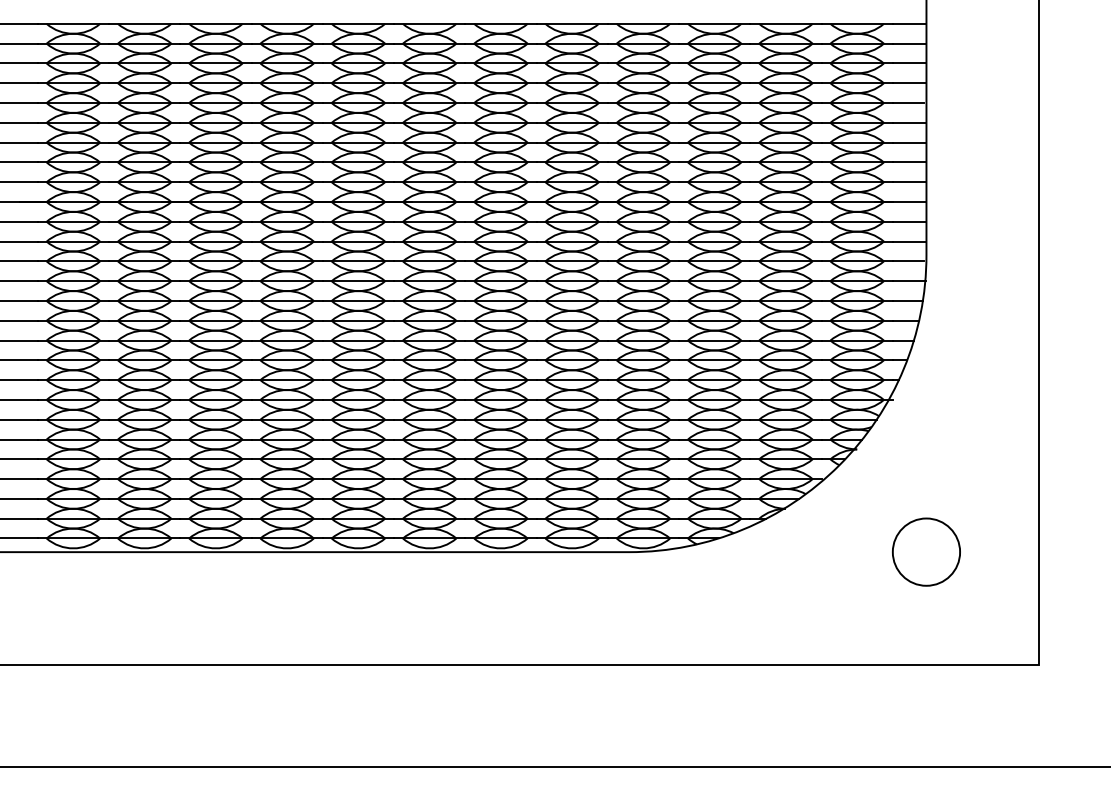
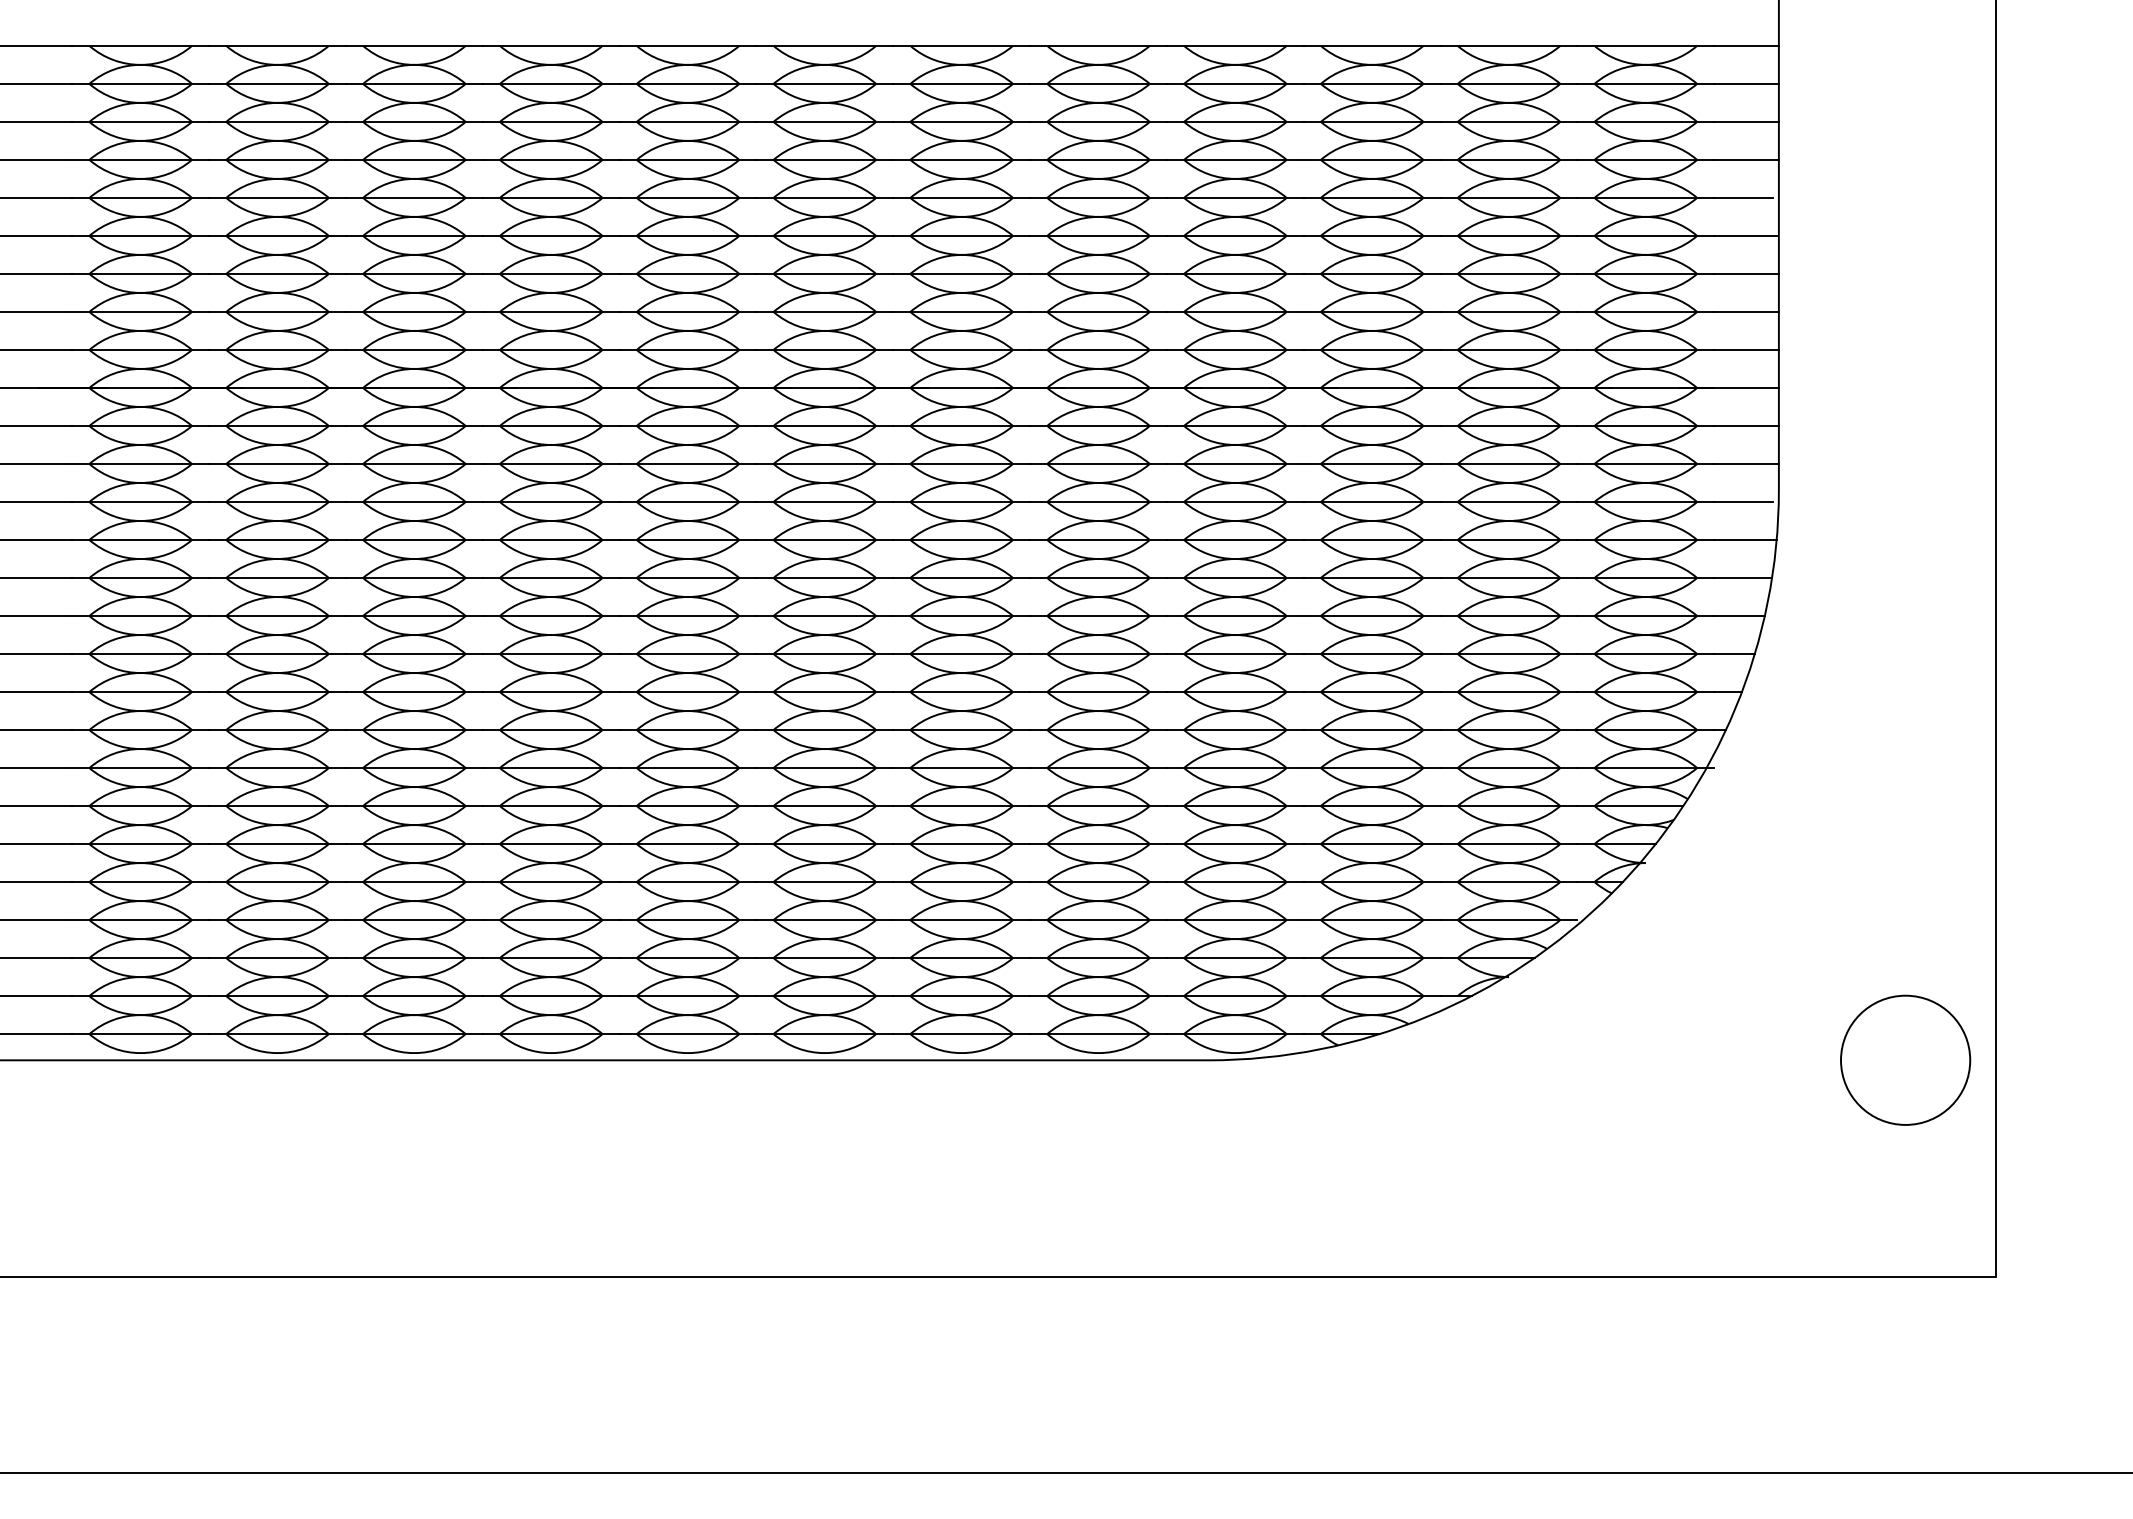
circle: (926, 551) -> (1905, 1059), moved

